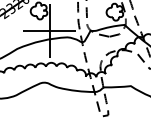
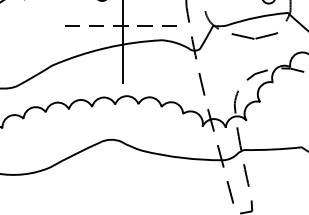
line: (49, 30) -> (122, 25), solid -> dashed

